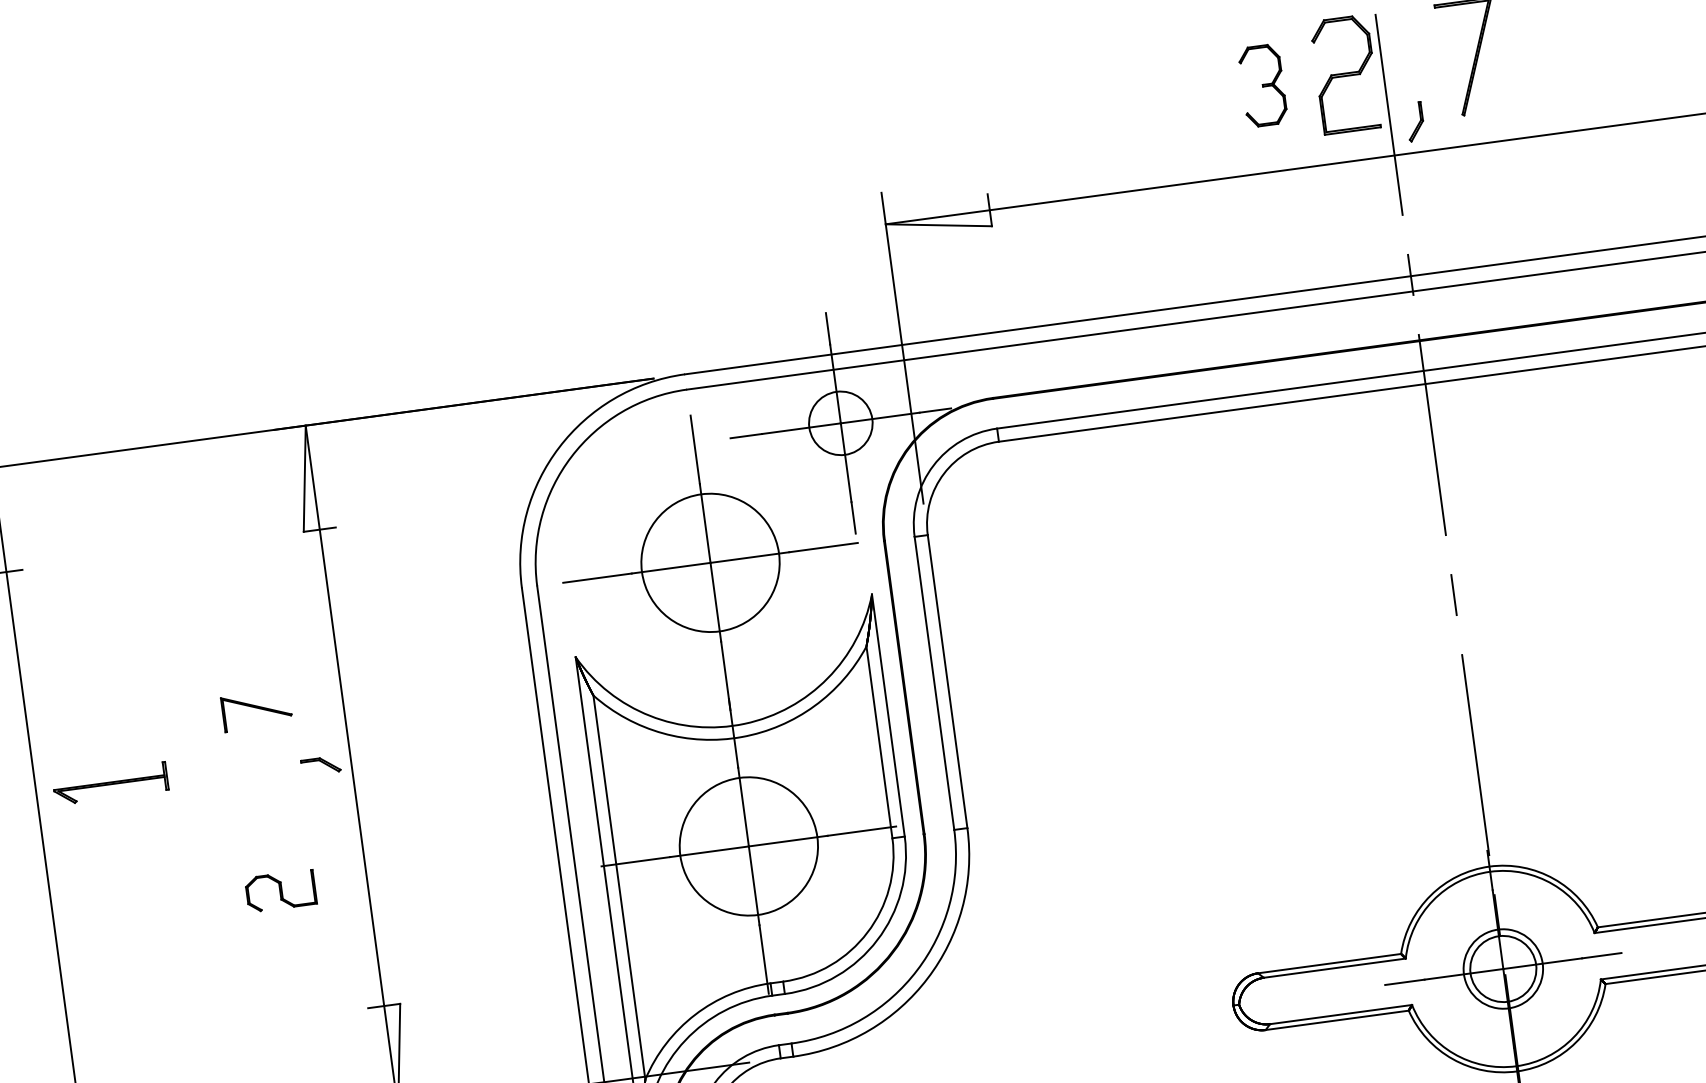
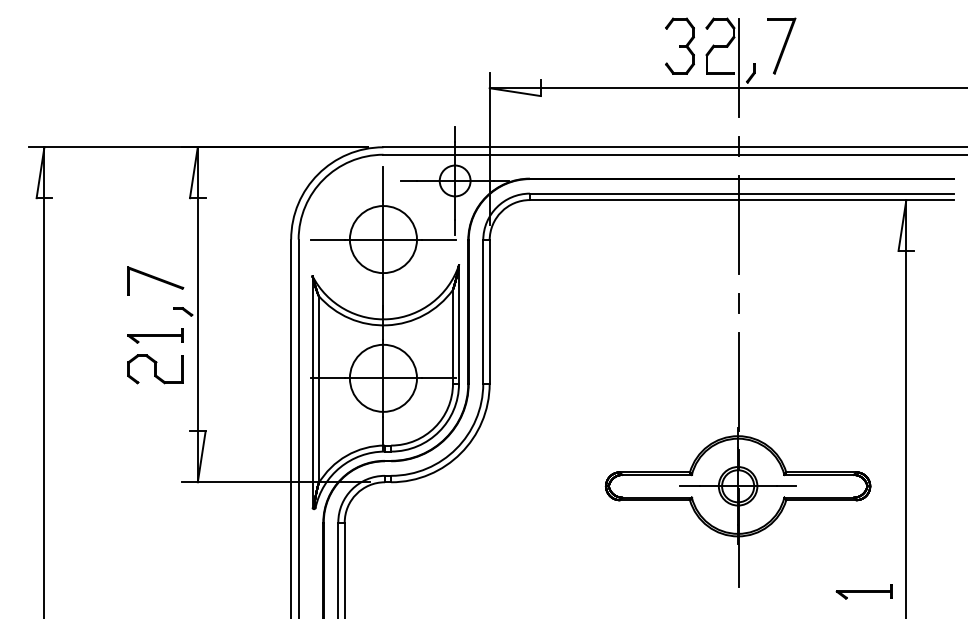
part: (1261, 84) -> (679, 45), size x1.43
part: (256, 709) -> (155, 280), size x1.67
part: (110, 783) -> (155, 335), moved
part: (280, 891) -> (155, 369), size x1.67

